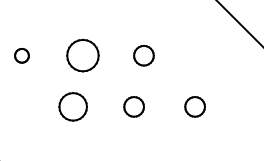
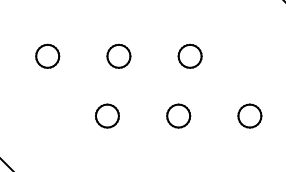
part: (21, 55) -> (47, 56), size x1.43
part: (82, 55) -> (118, 56), size x0.62
part: (72, 106) -> (106, 115), size x0.71

